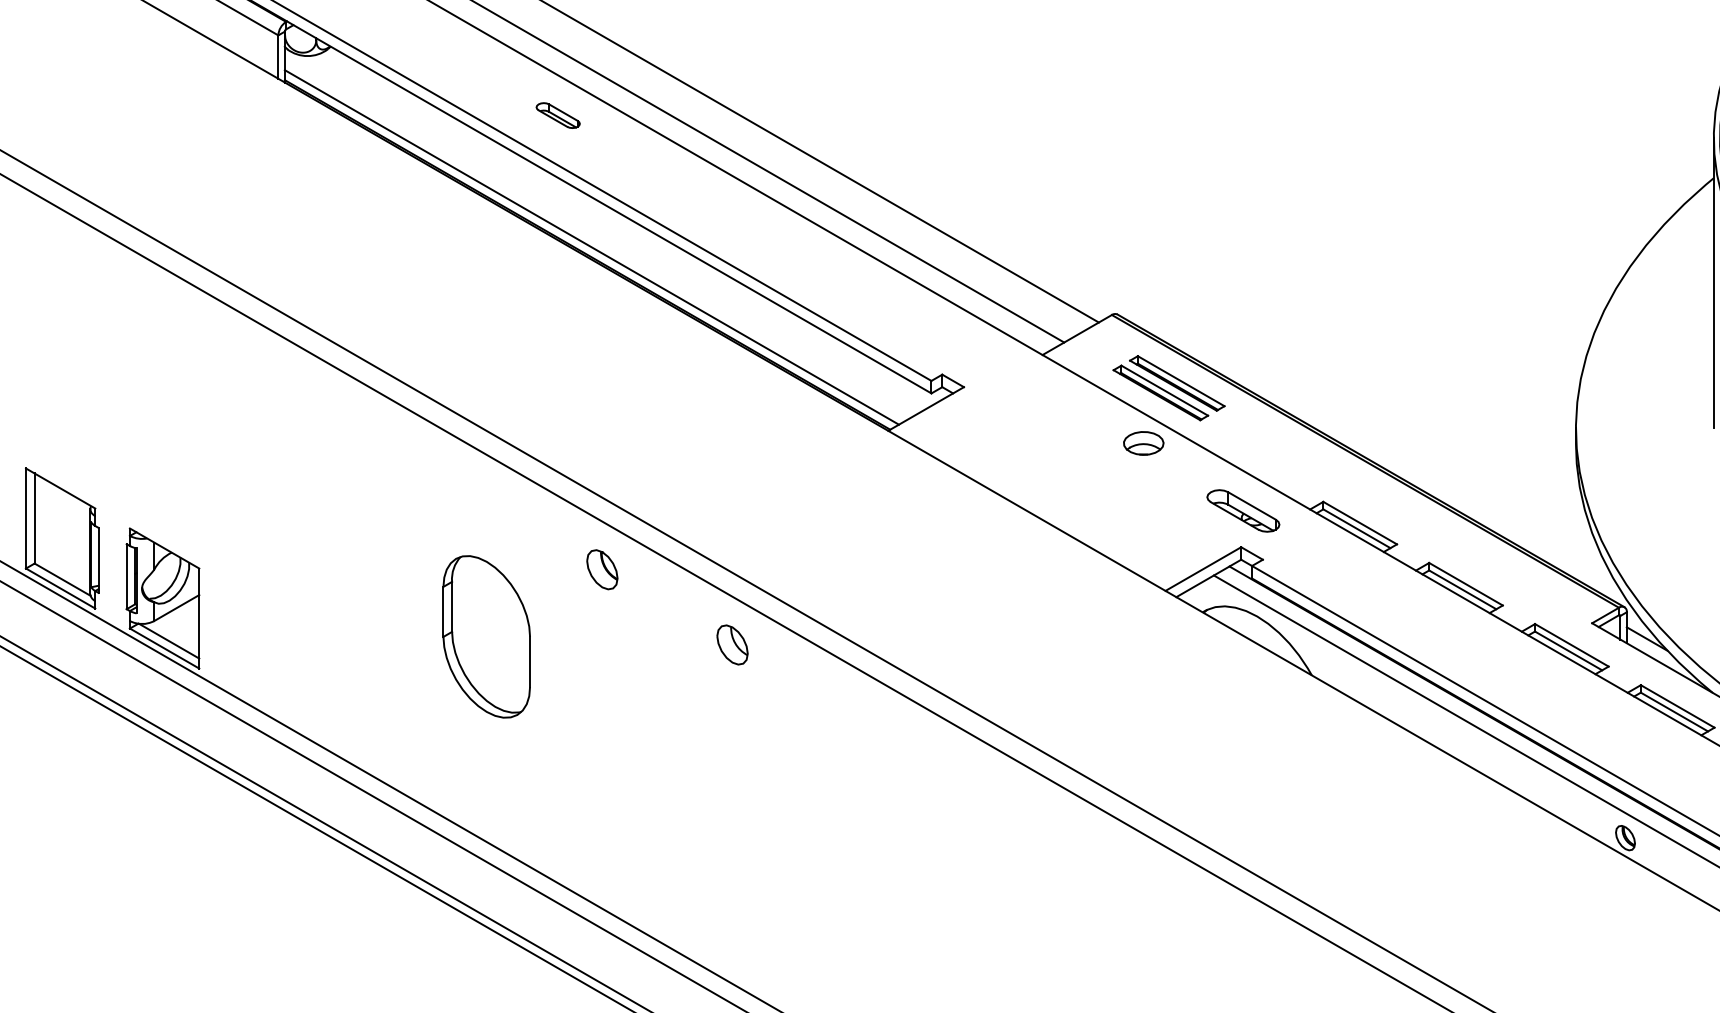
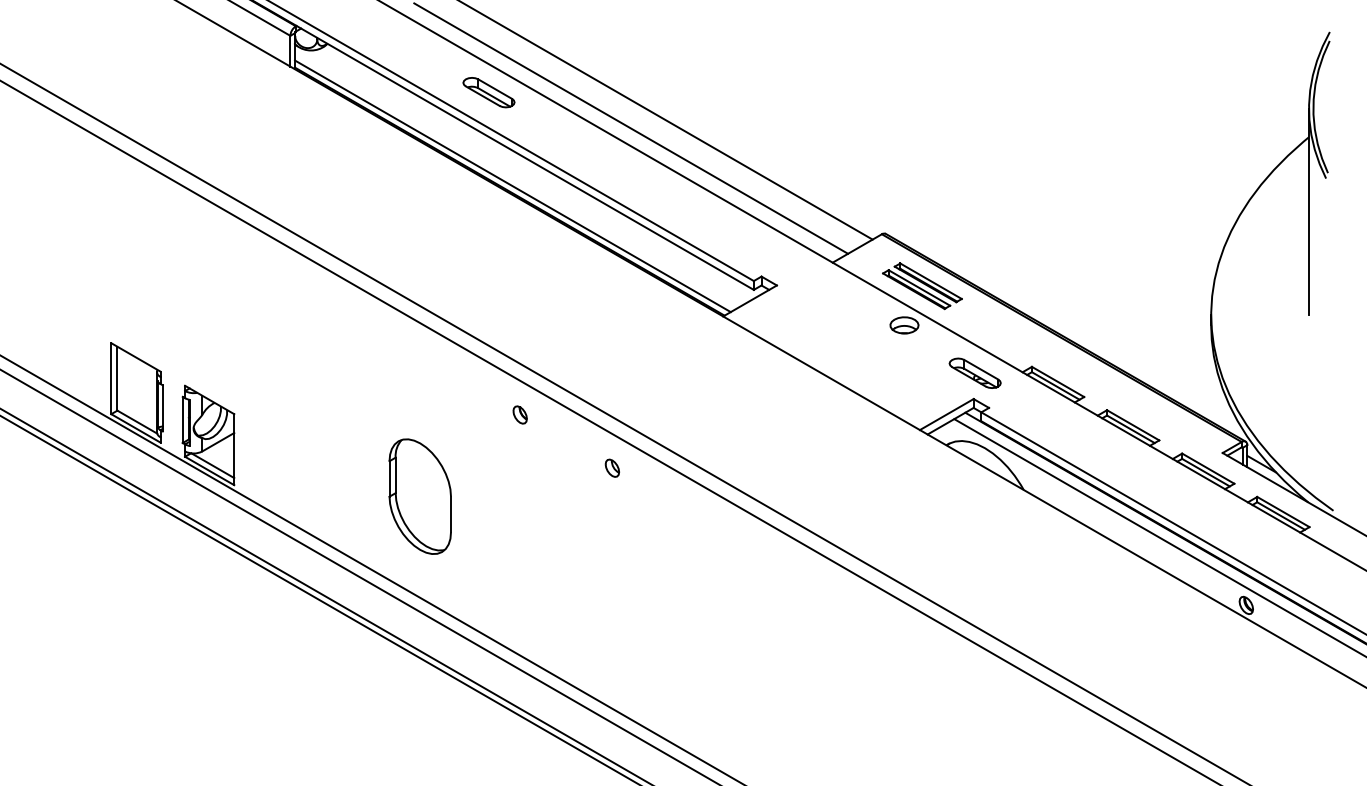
part: (557, 115) -> (488, 92), size x1.67
part: (601, 568) -> (519, 414), size x0.62
part: (485, 636) -> (419, 496), moved
part: (730, 643) -> (611, 467), size x0.62

